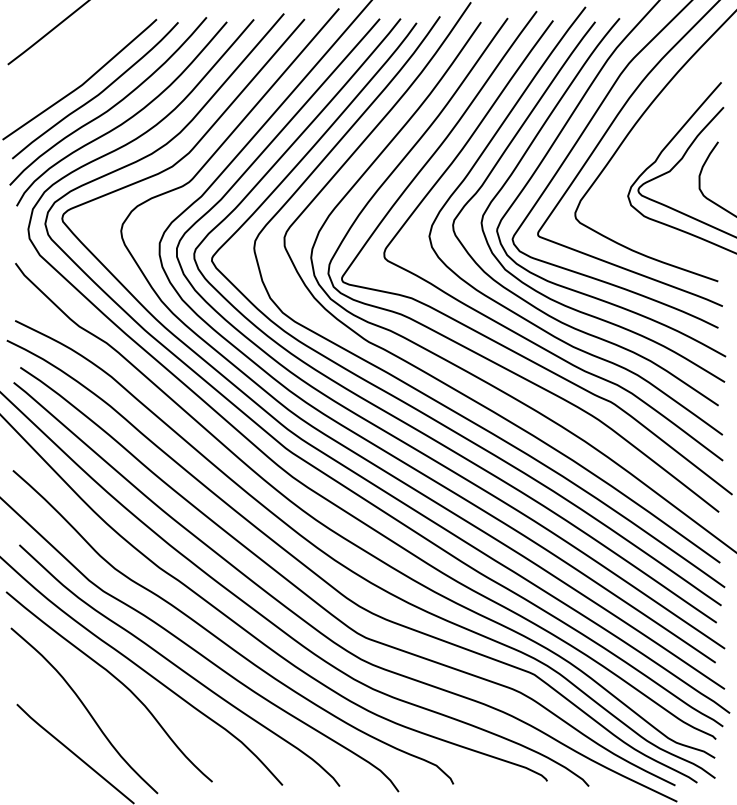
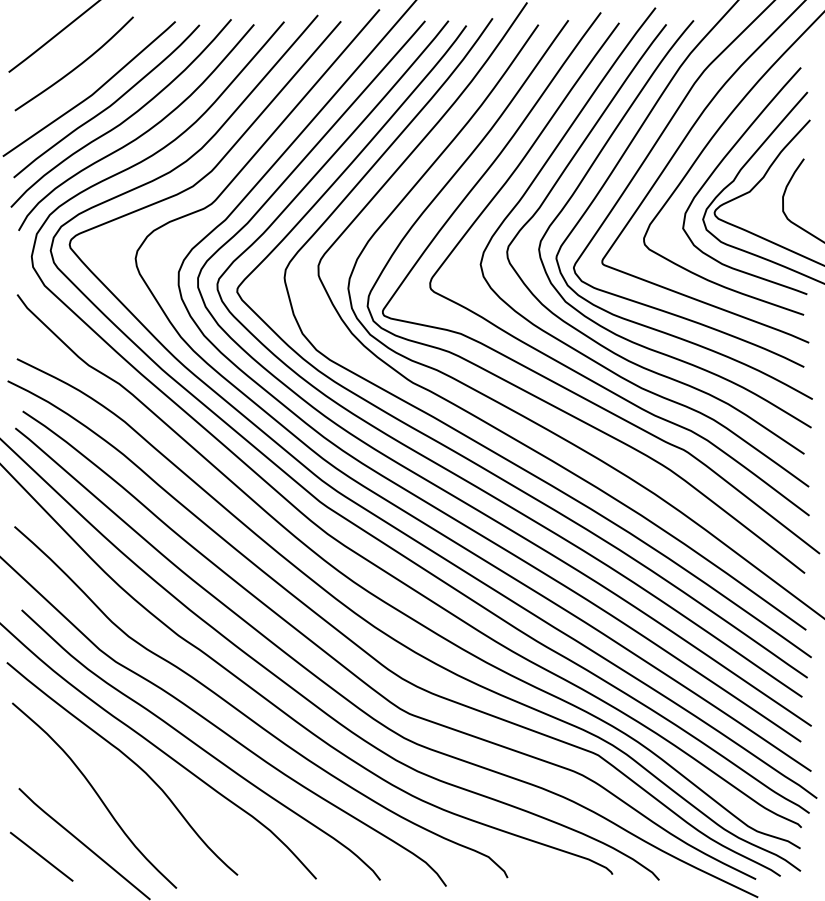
curve: (68, 59) -> (76, 66), added
curve: (644, 146) -> (721, 163), added
line: (37, 765) -> (41, 856), added

